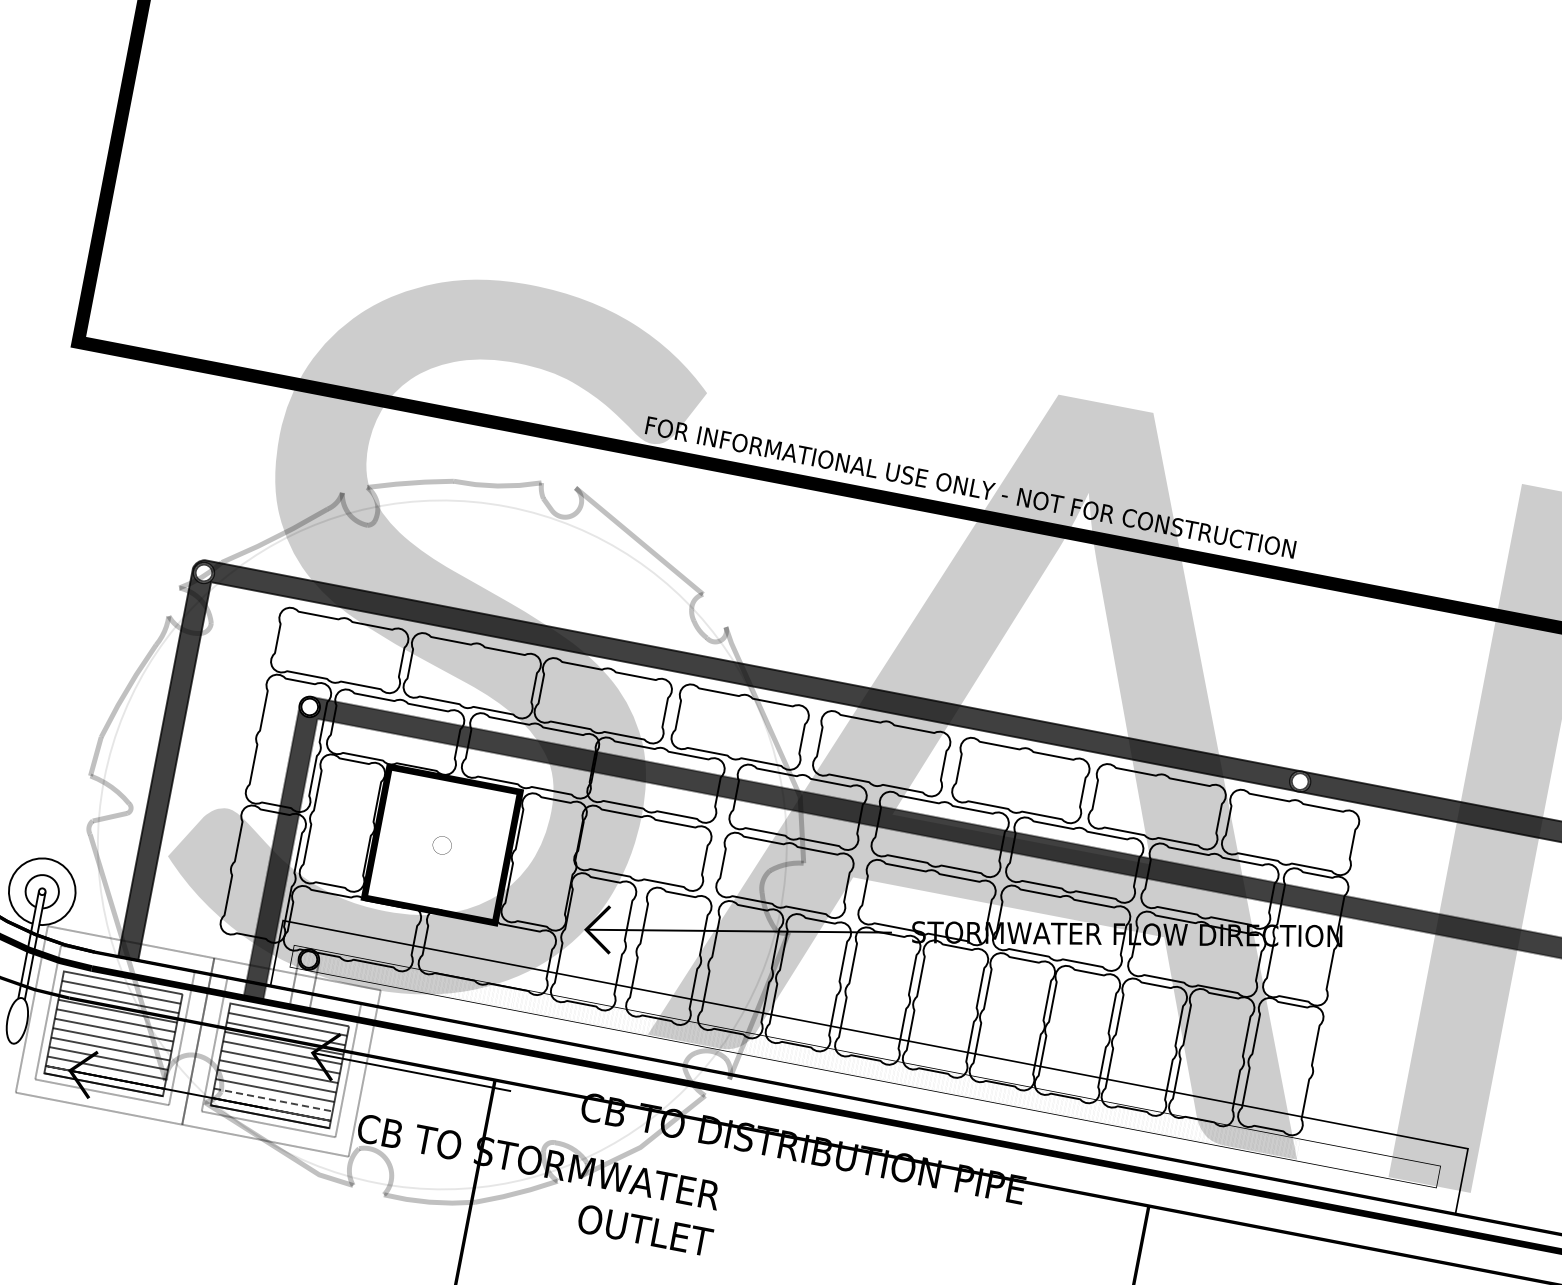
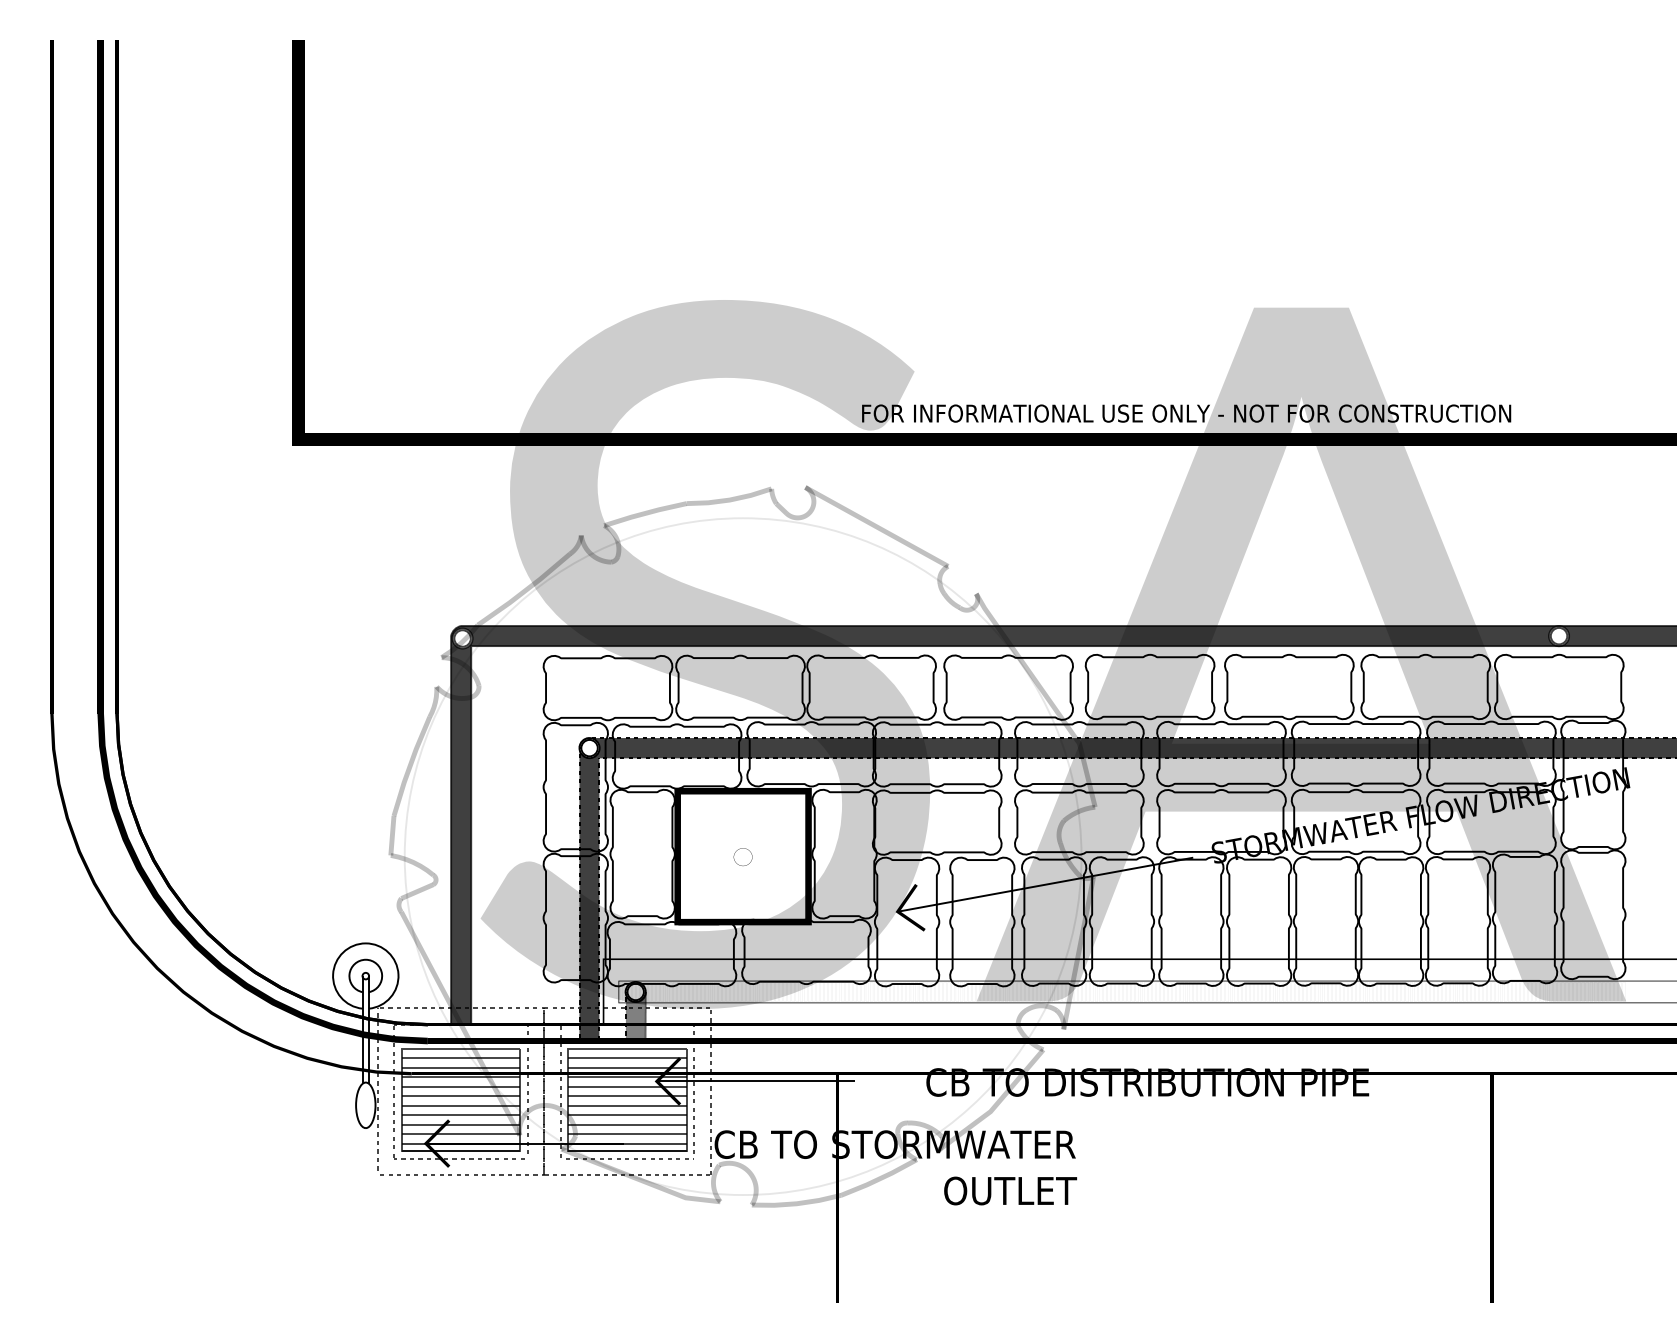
fill: (304, 983) -> (635, 1016), added
line: (273, 1100) -> (627, 1134), dashed -> solid

